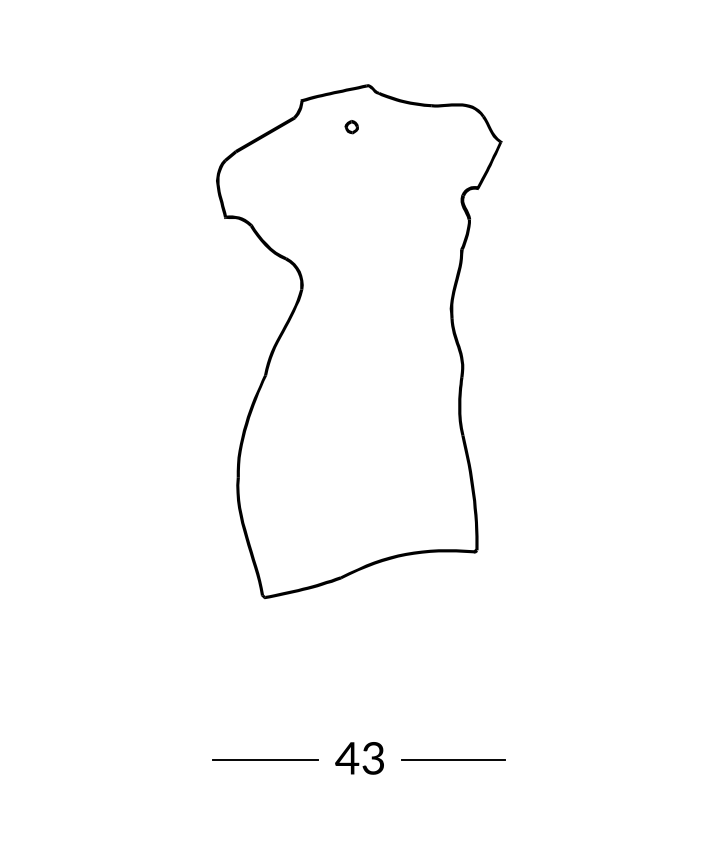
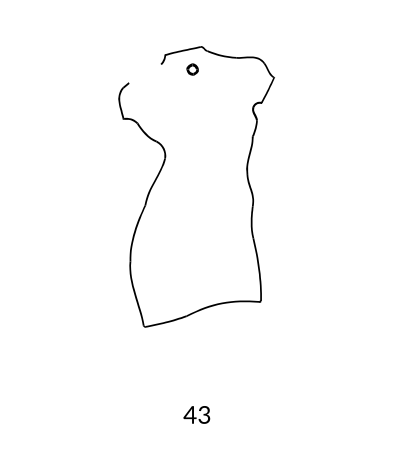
part: (351, 127) -> (192, 69), size x1.6
fill: (263, 134) -> (144, 73), removed
line: (265, 759) -> (145, 415), removed
line: (452, 761) -> (247, 416), removed

